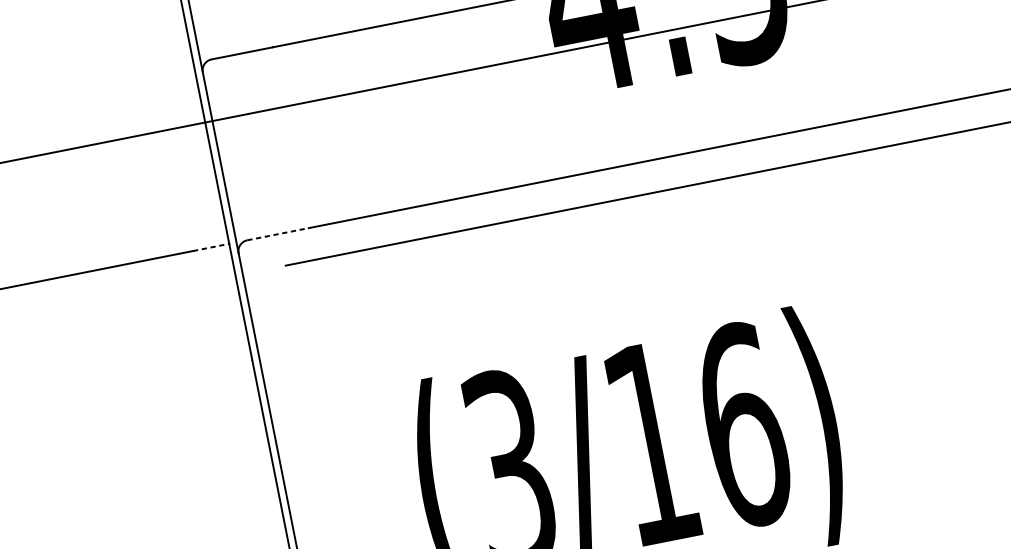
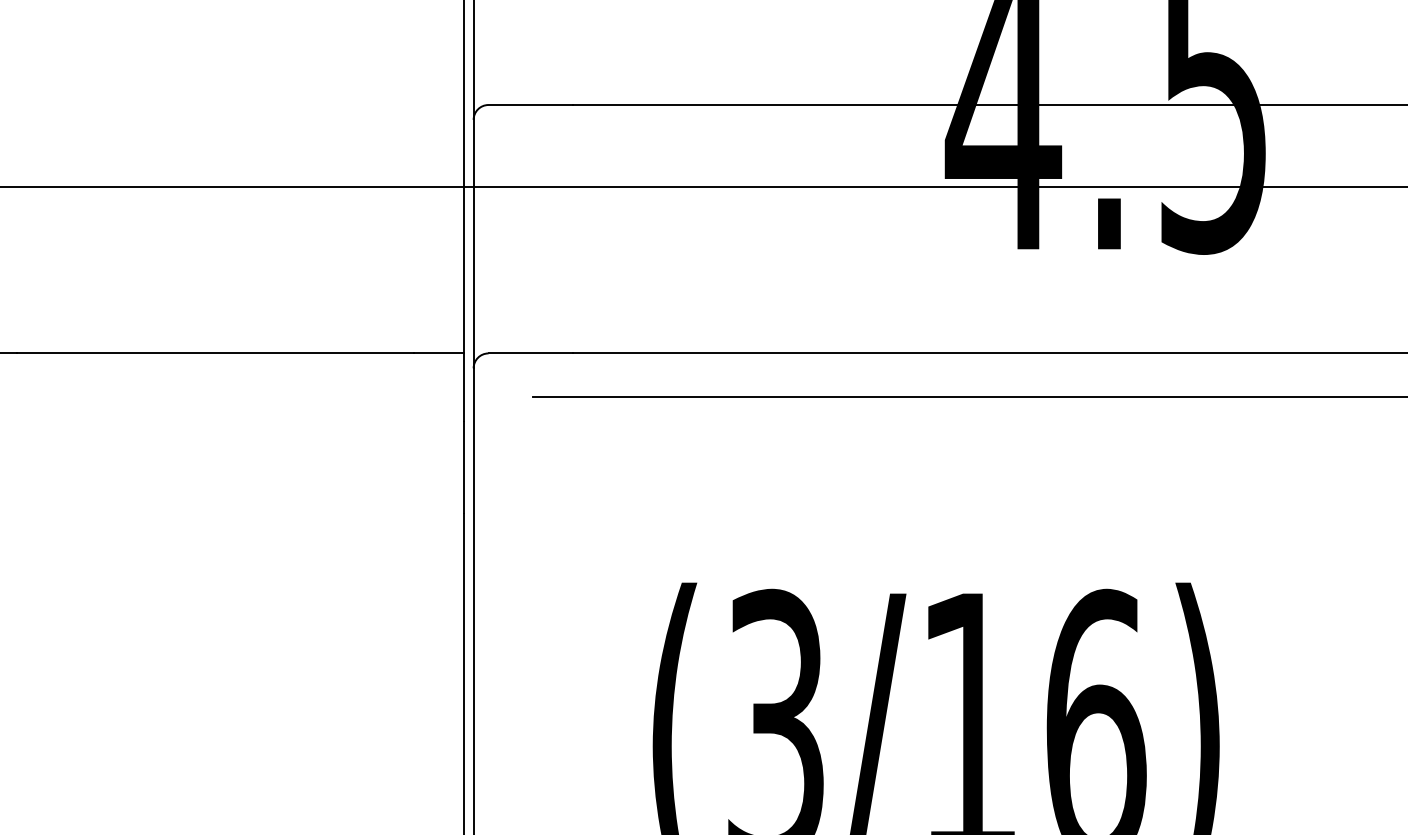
line: (278, 234) -> (531, 353), dashed -> solid
line: (210, 247) -> (438, 353), dashed -> solid

